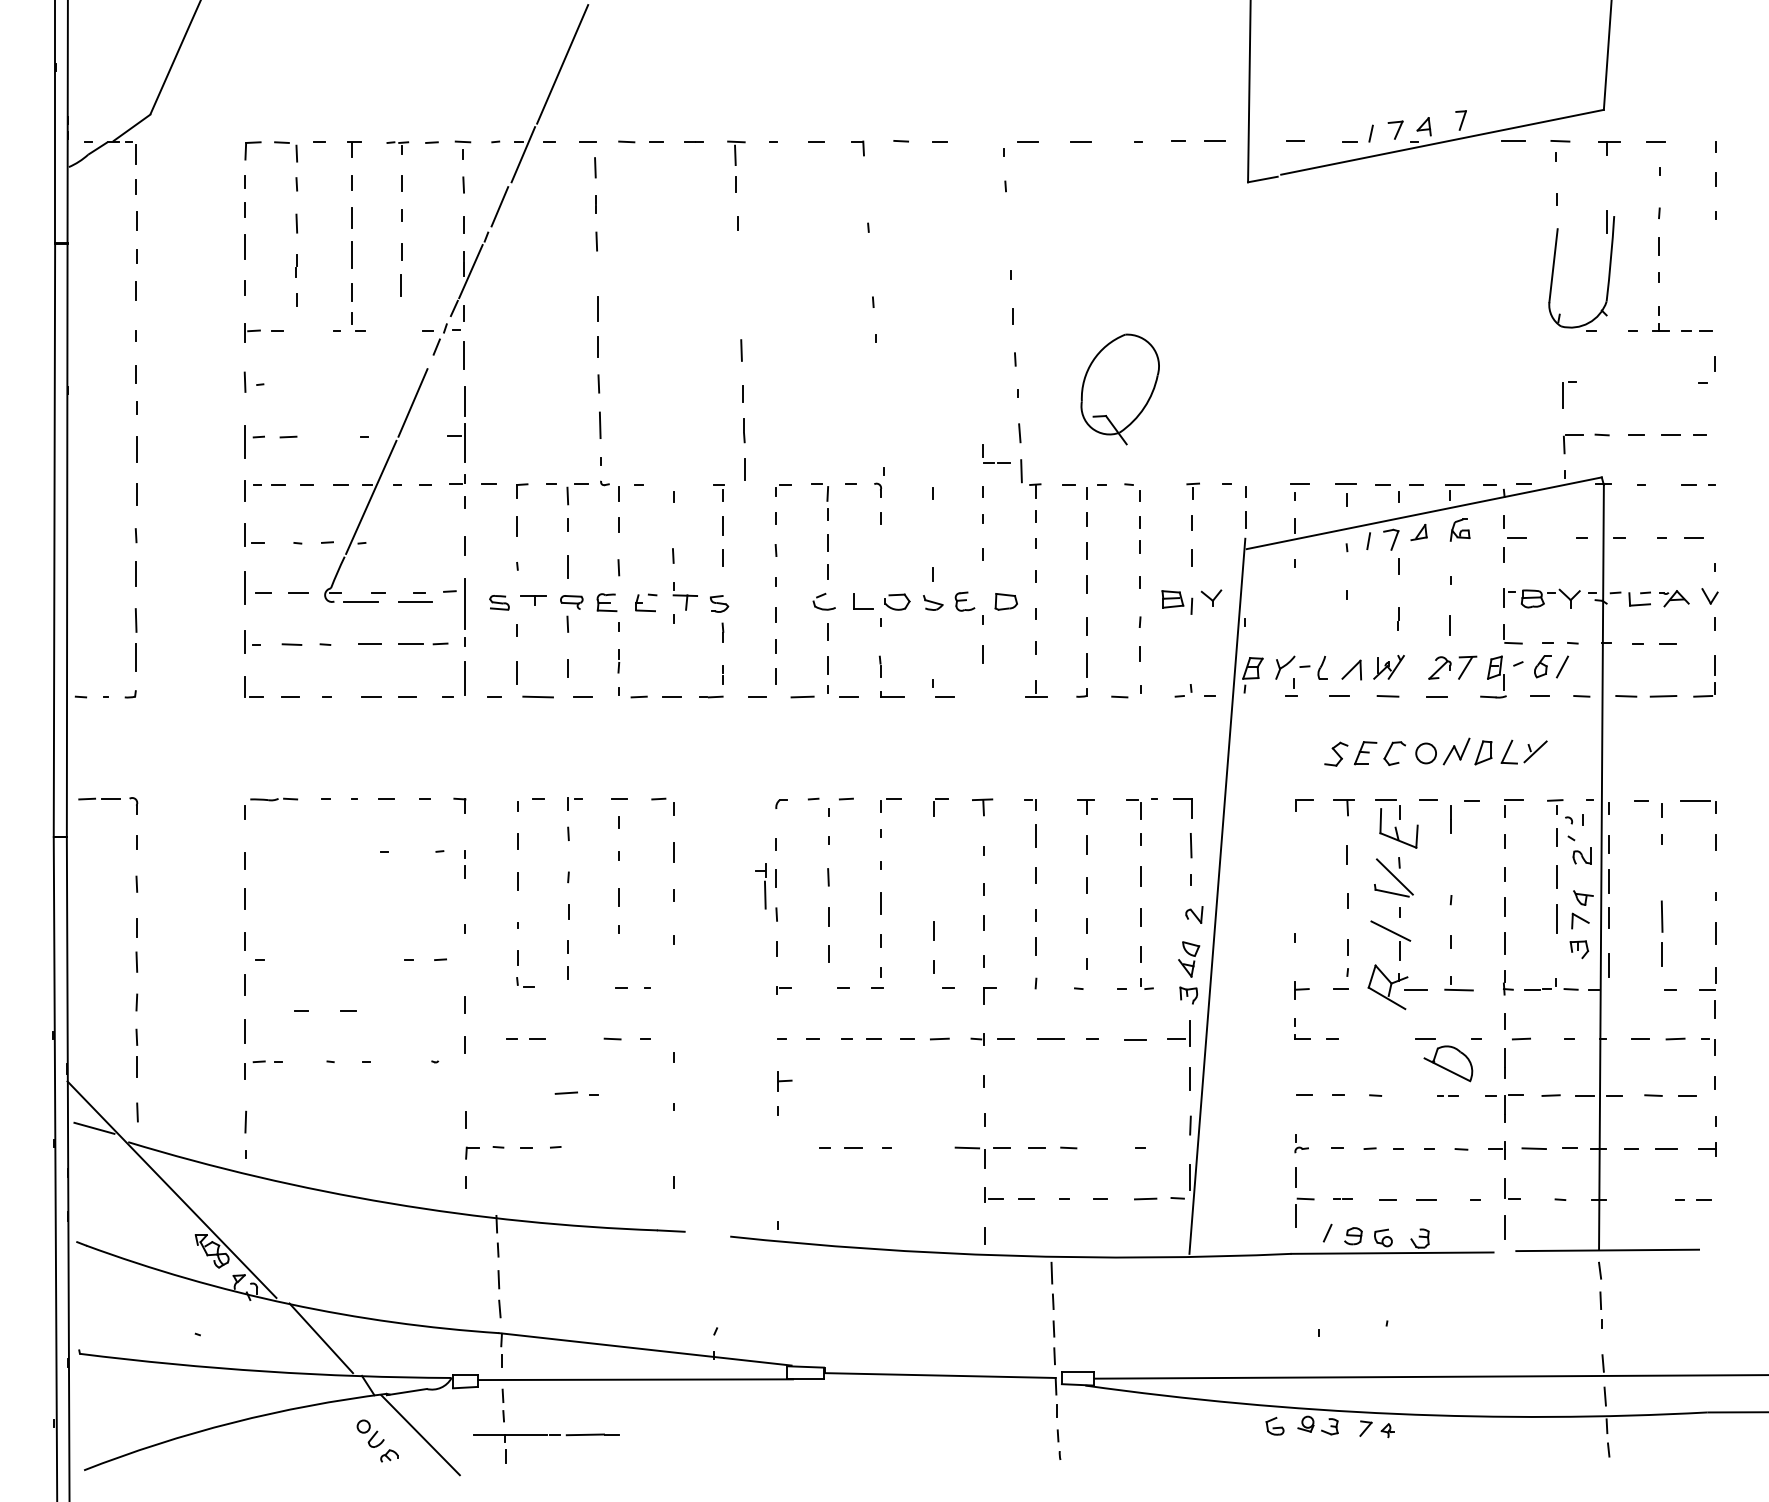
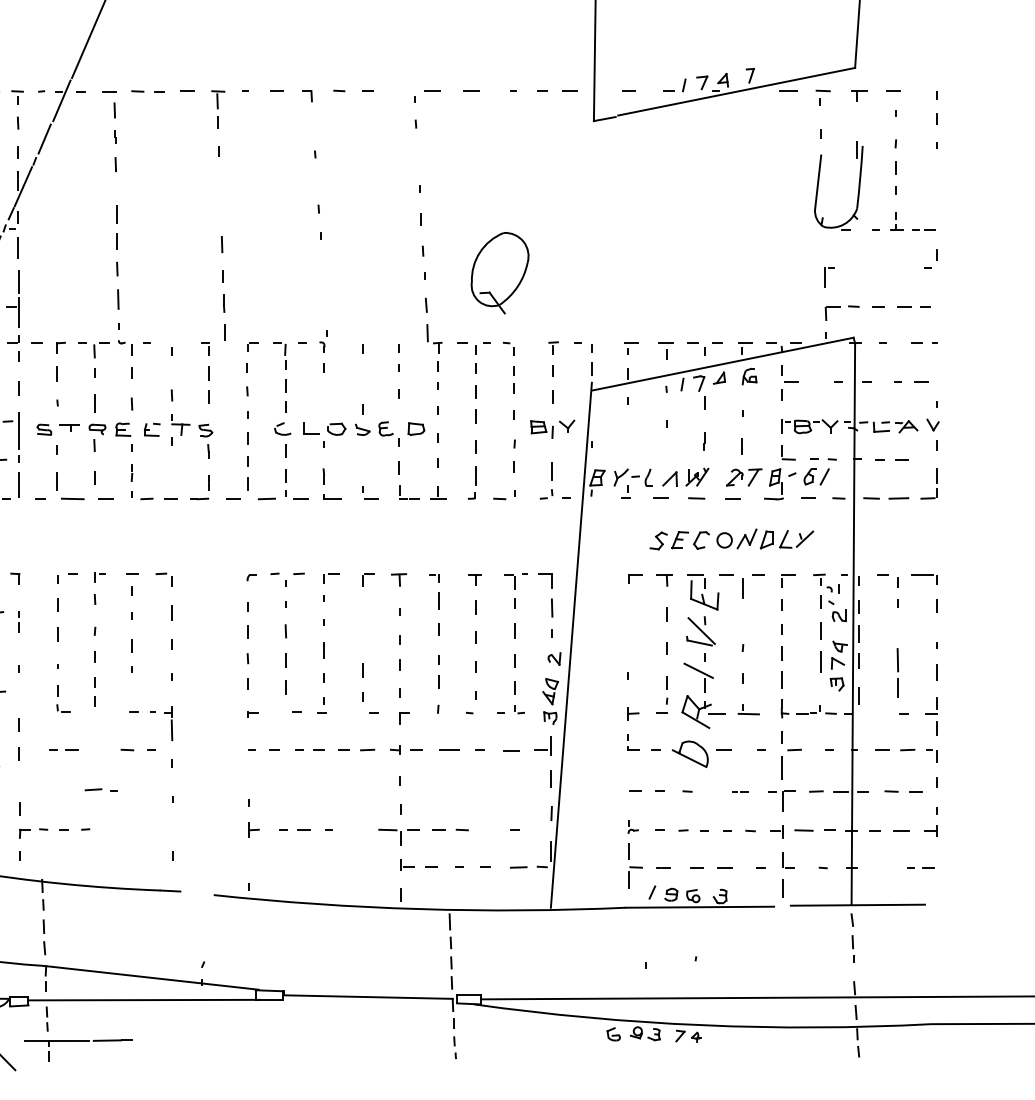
part: (997, 462) -> (409, 498), moved
line: (1191, 659) -> (552, 471), added
part: (760, 886) -> (168, 723), moved
part: (1448, 1063) -> (690, 754), moved
part: (784, 1081) -> (253, 830), moved

